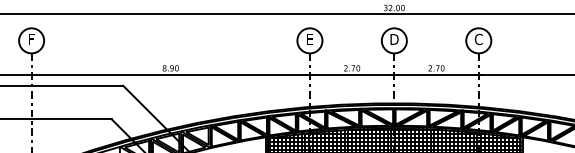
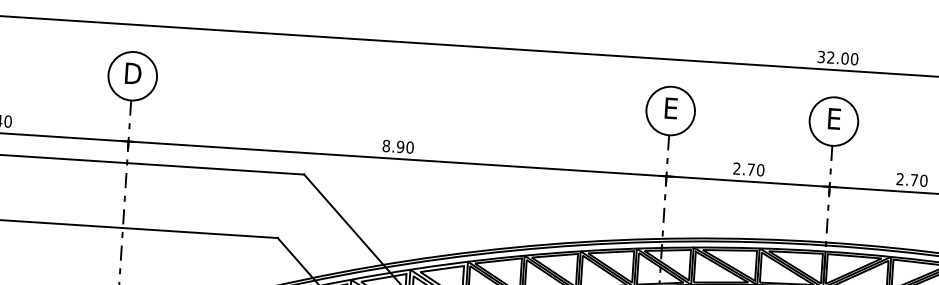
text: (31, 39) -> (132, 73), F -> D
text: (394, 39) -> (834, 119), D -> E

